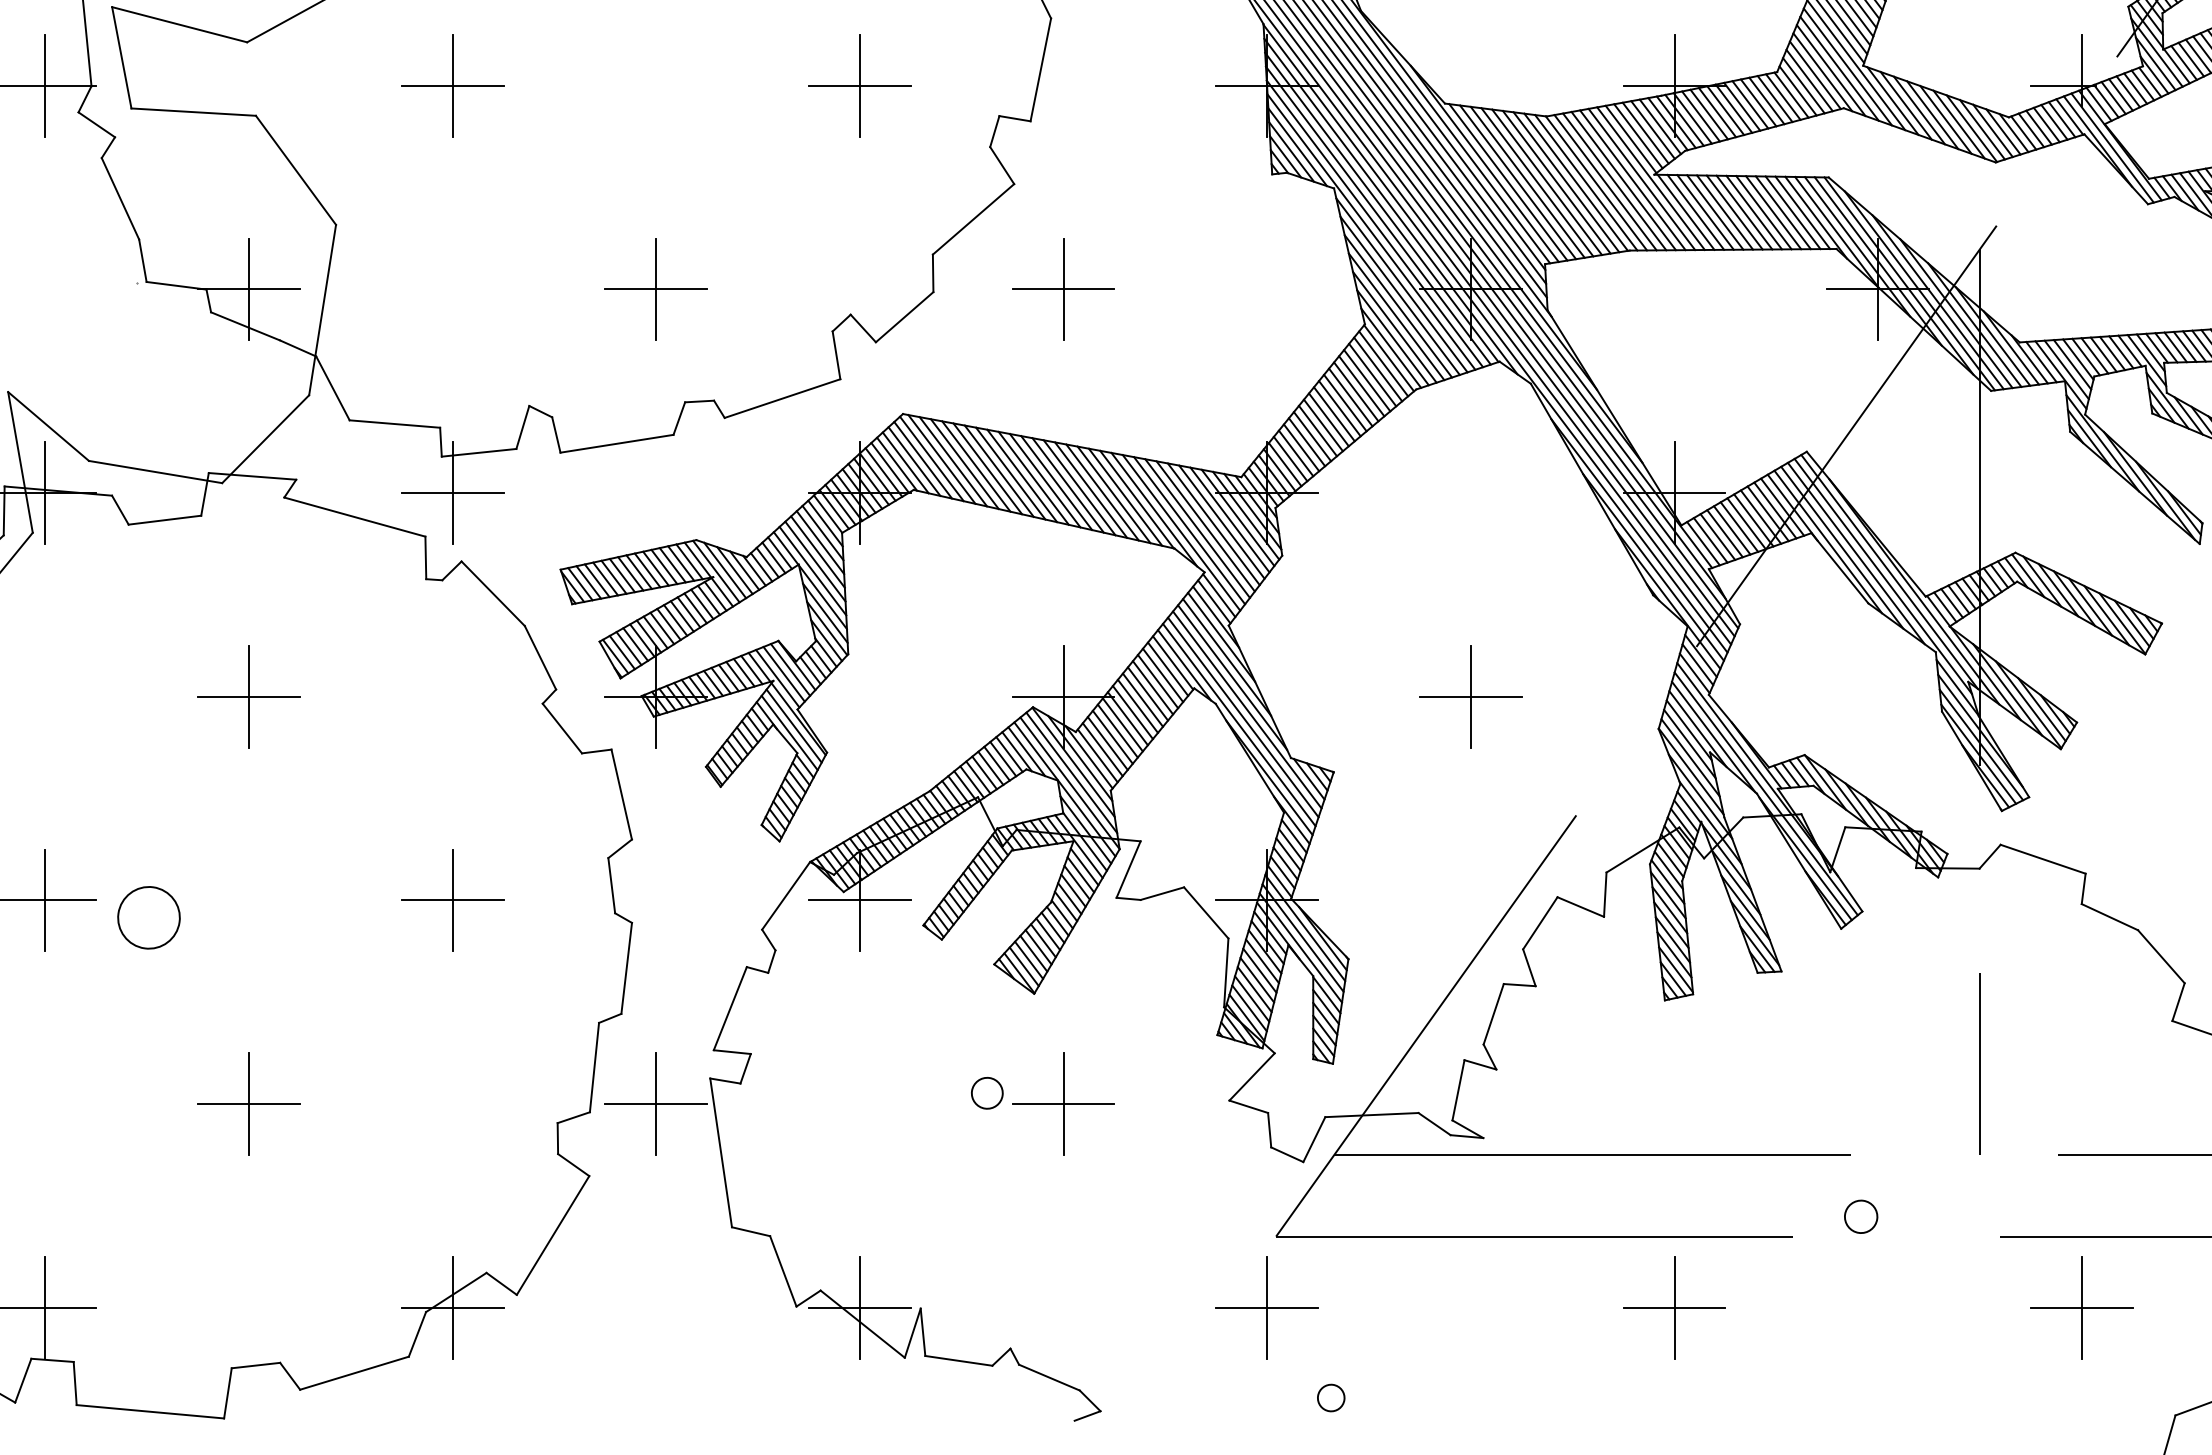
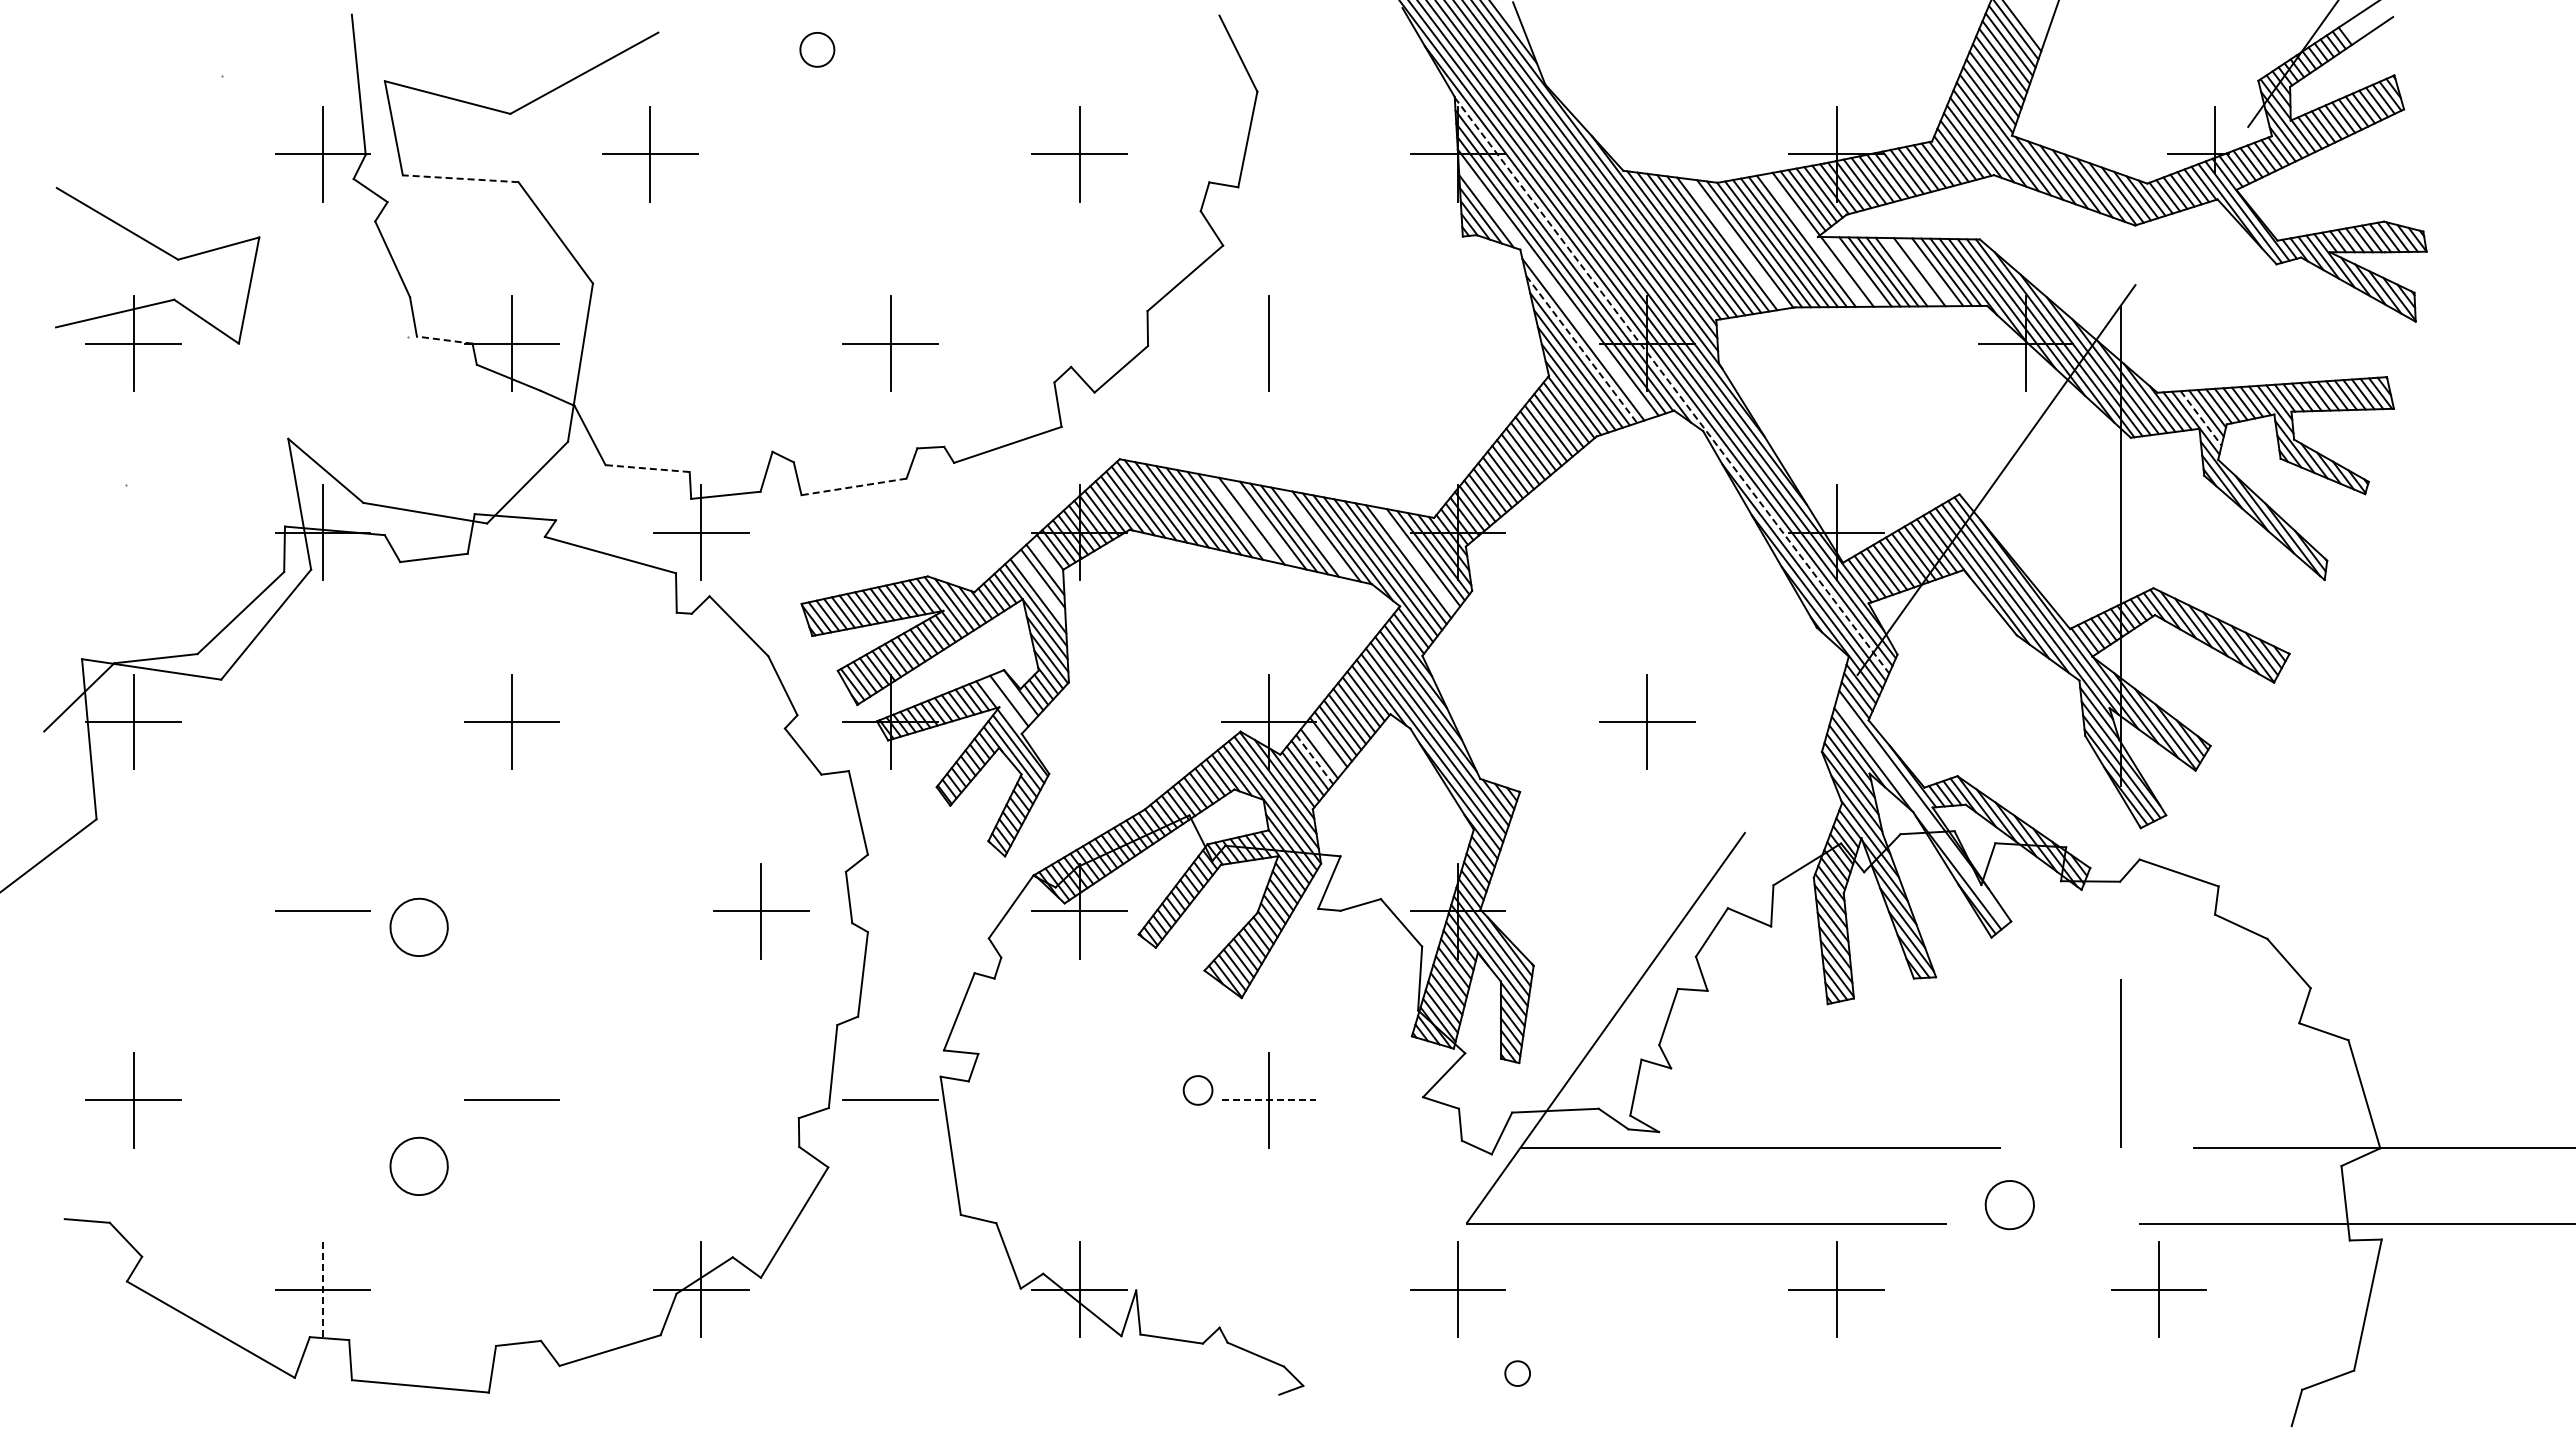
part: (452, 86) -> (650, 154), moved
line: (193, 111) -> (460, 178), solid -> dashed
line: (1650, 178) -> (1814, 240), removed
line: (1566, 181) -> (1736, 243), removed
line: (1695, 211) -> (1856, 271), removed
line: (1753, 213) -> (1910, 272), removed
line: (1773, 213) -> (1928, 272), removed
line: (1370, 232) -> (1554, 290), removed
line: (176, 286) -> (444, 340), solid -> dashed
line: (1063, 289) -> (1268, 343), removed
line: (1400, 295) -> (1582, 349), solid -> dashed
line: (1497, 334) -> (1672, 385), solid -> dashed
line: (2067, 370) -> (2201, 418), solid -> dashed
line: (394, 423) -> (647, 468), solid -> dashed
line: (616, 444) -> (853, 487), solid -> dashed
line: (1032, 477) -> (1240, 518), removed
line: (1056, 483) -> (1262, 523), removed
line: (1113, 494) -> (1315, 534), removed
line: (1221, 521) -> (1415, 559), removed
line: (825, 522) -> (1047, 560), removed
line: (817, 552) -> (1040, 587), removed
line: (790, 670) -> (1015, 697), removed
line: (777, 677) -> (1003, 704), removed
line: (1122, 724) -> (1323, 747), removed
line: (1112, 737) -> (1314, 759), solid -> dashed
line: (1765, 794) -> (1921, 812), removed
line: (44, 899) -> (322, 910), removed
part: (452, 900) -> (761, 911), moved
line: (249, 1104) -> (512, 1100), removed
line: (656, 1104) -> (890, 1100), removed
line: (1064, 1104) -> (1269, 1100), solid -> dashed
part: (148, 1174) -> (418, 1165), added
part: (1861, 1217) -> (2010, 1205), size x1.6
line: (44, 1307) -> (322, 1289), solid -> dashed
part: (2081, 1307) -> (2158, 1289), moved

